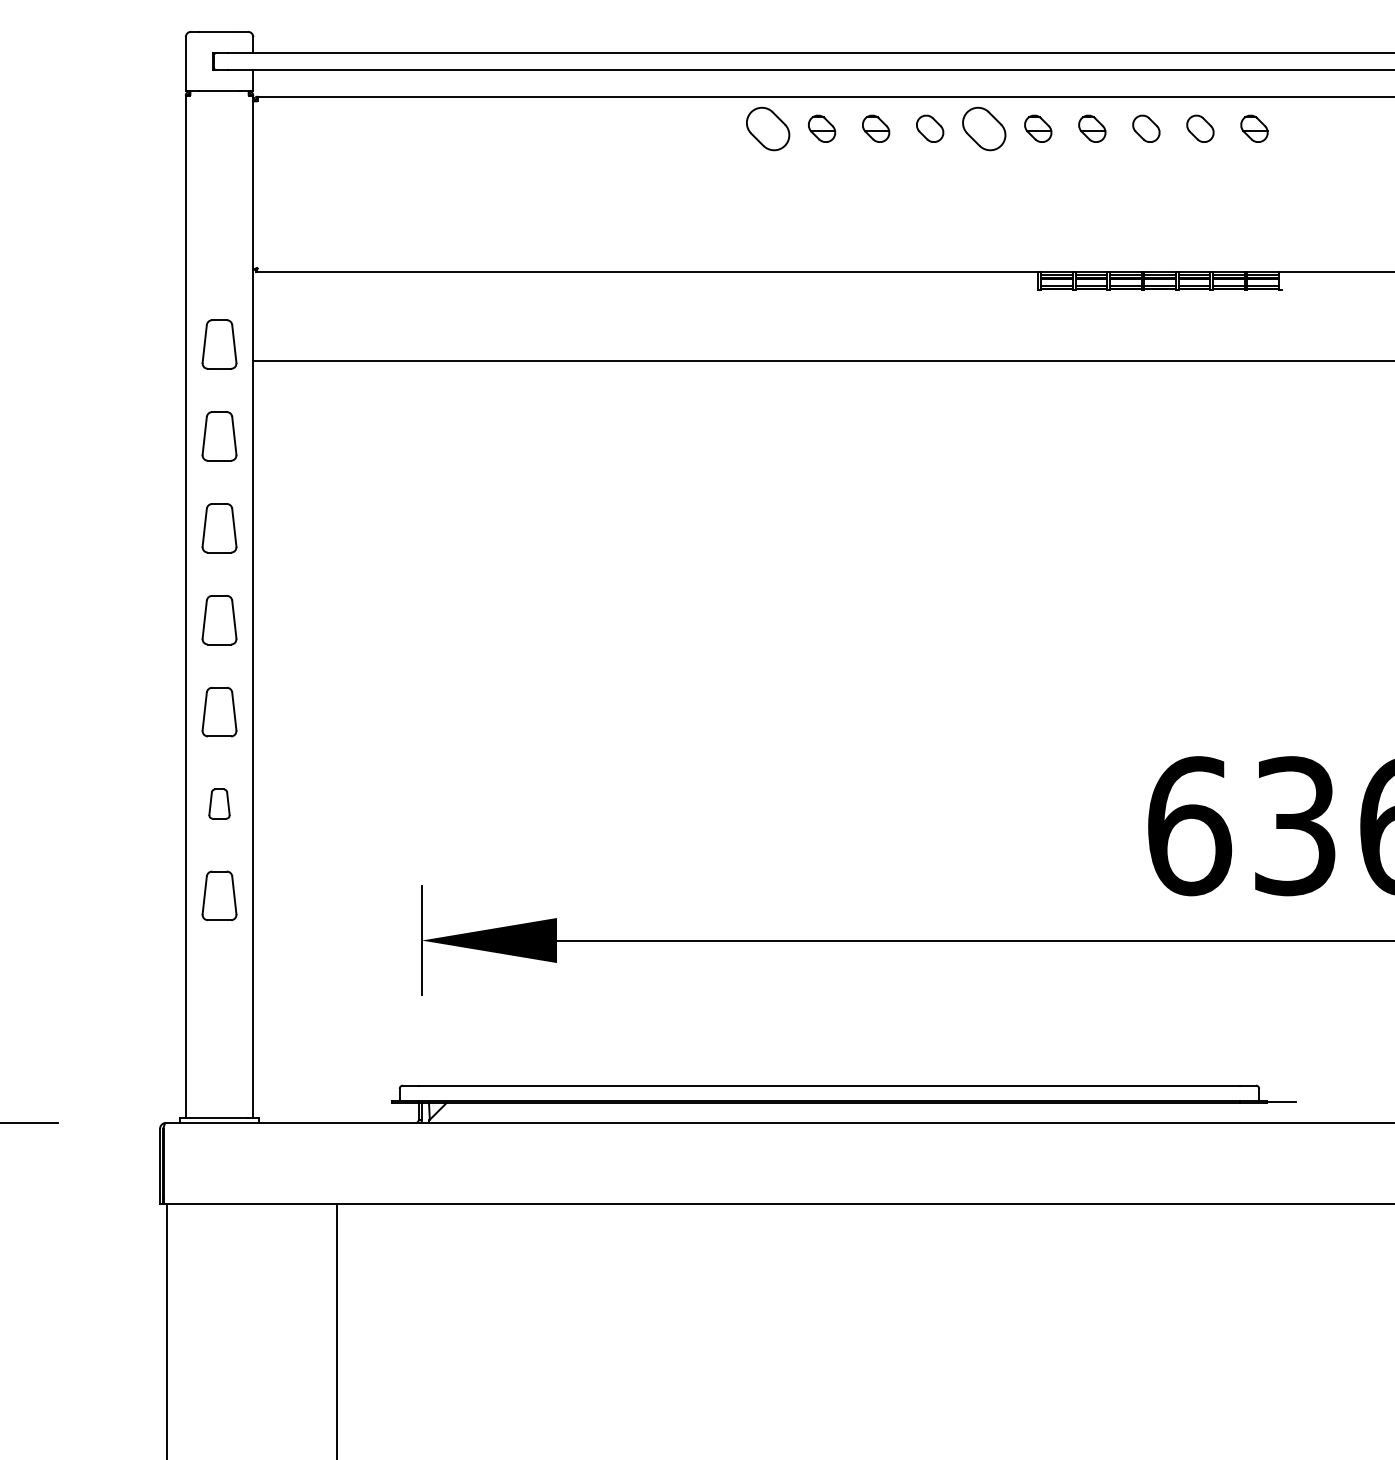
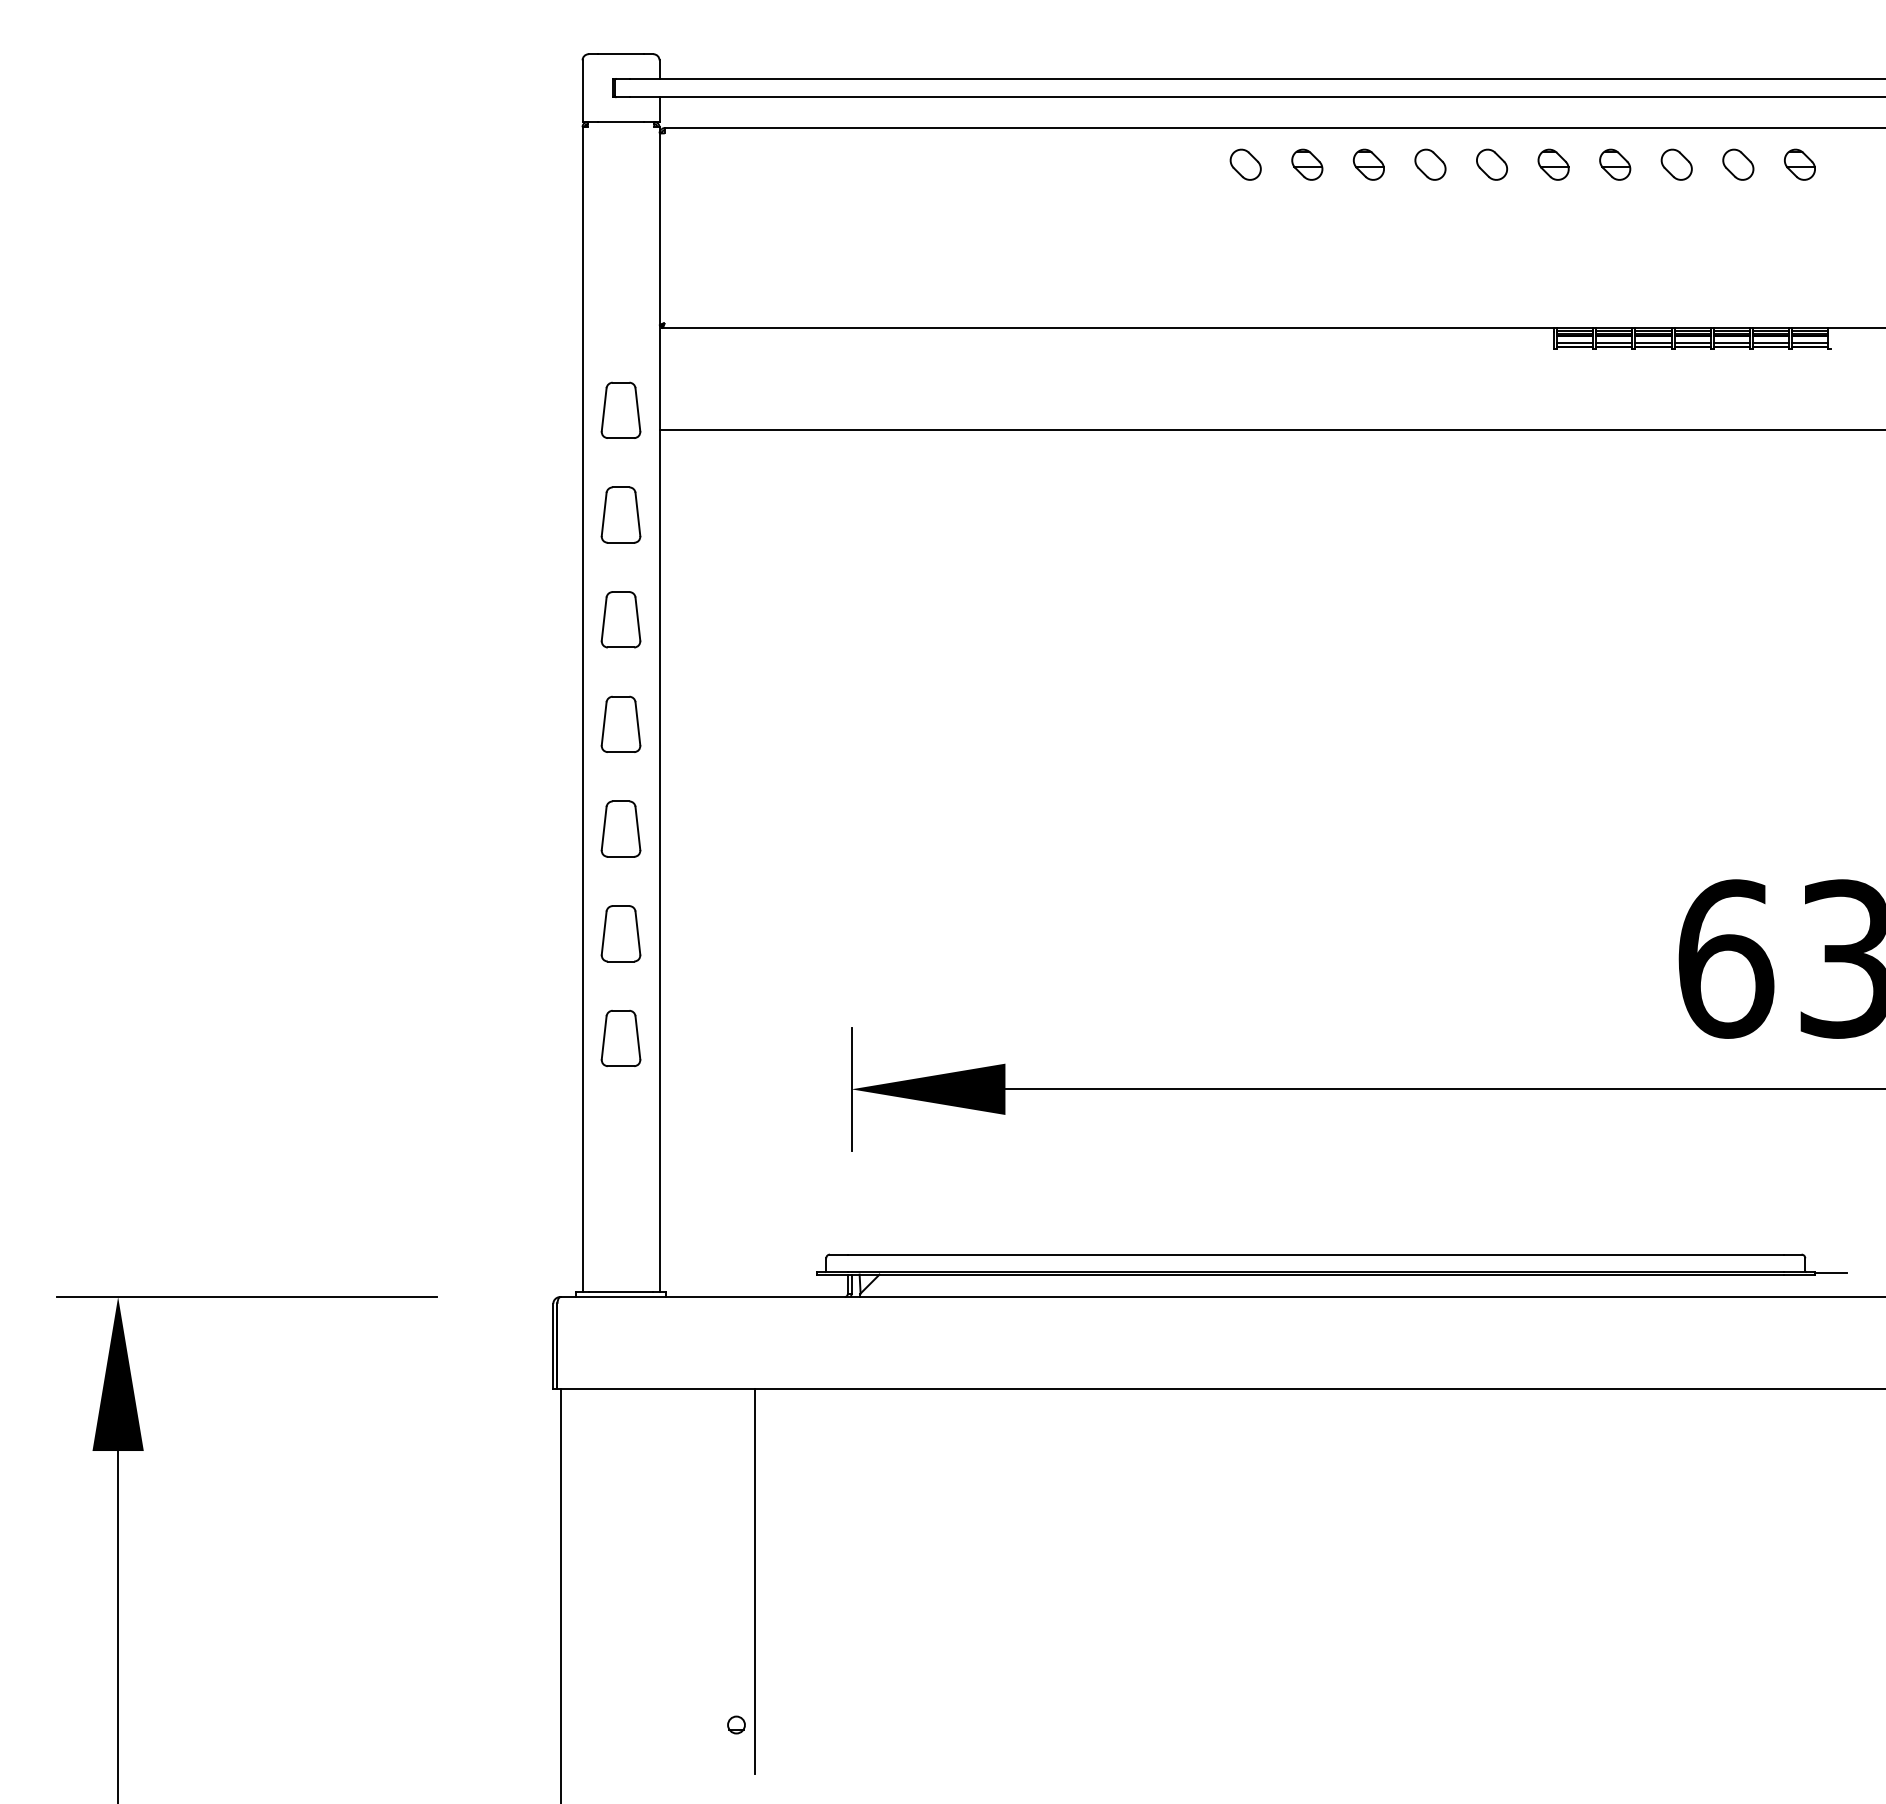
part: (767, 128) -> (1245, 164), size x0.62
part: (983, 128) -> (1491, 164), size x0.62
part: (219, 803) -> (620, 933), size x1.67

